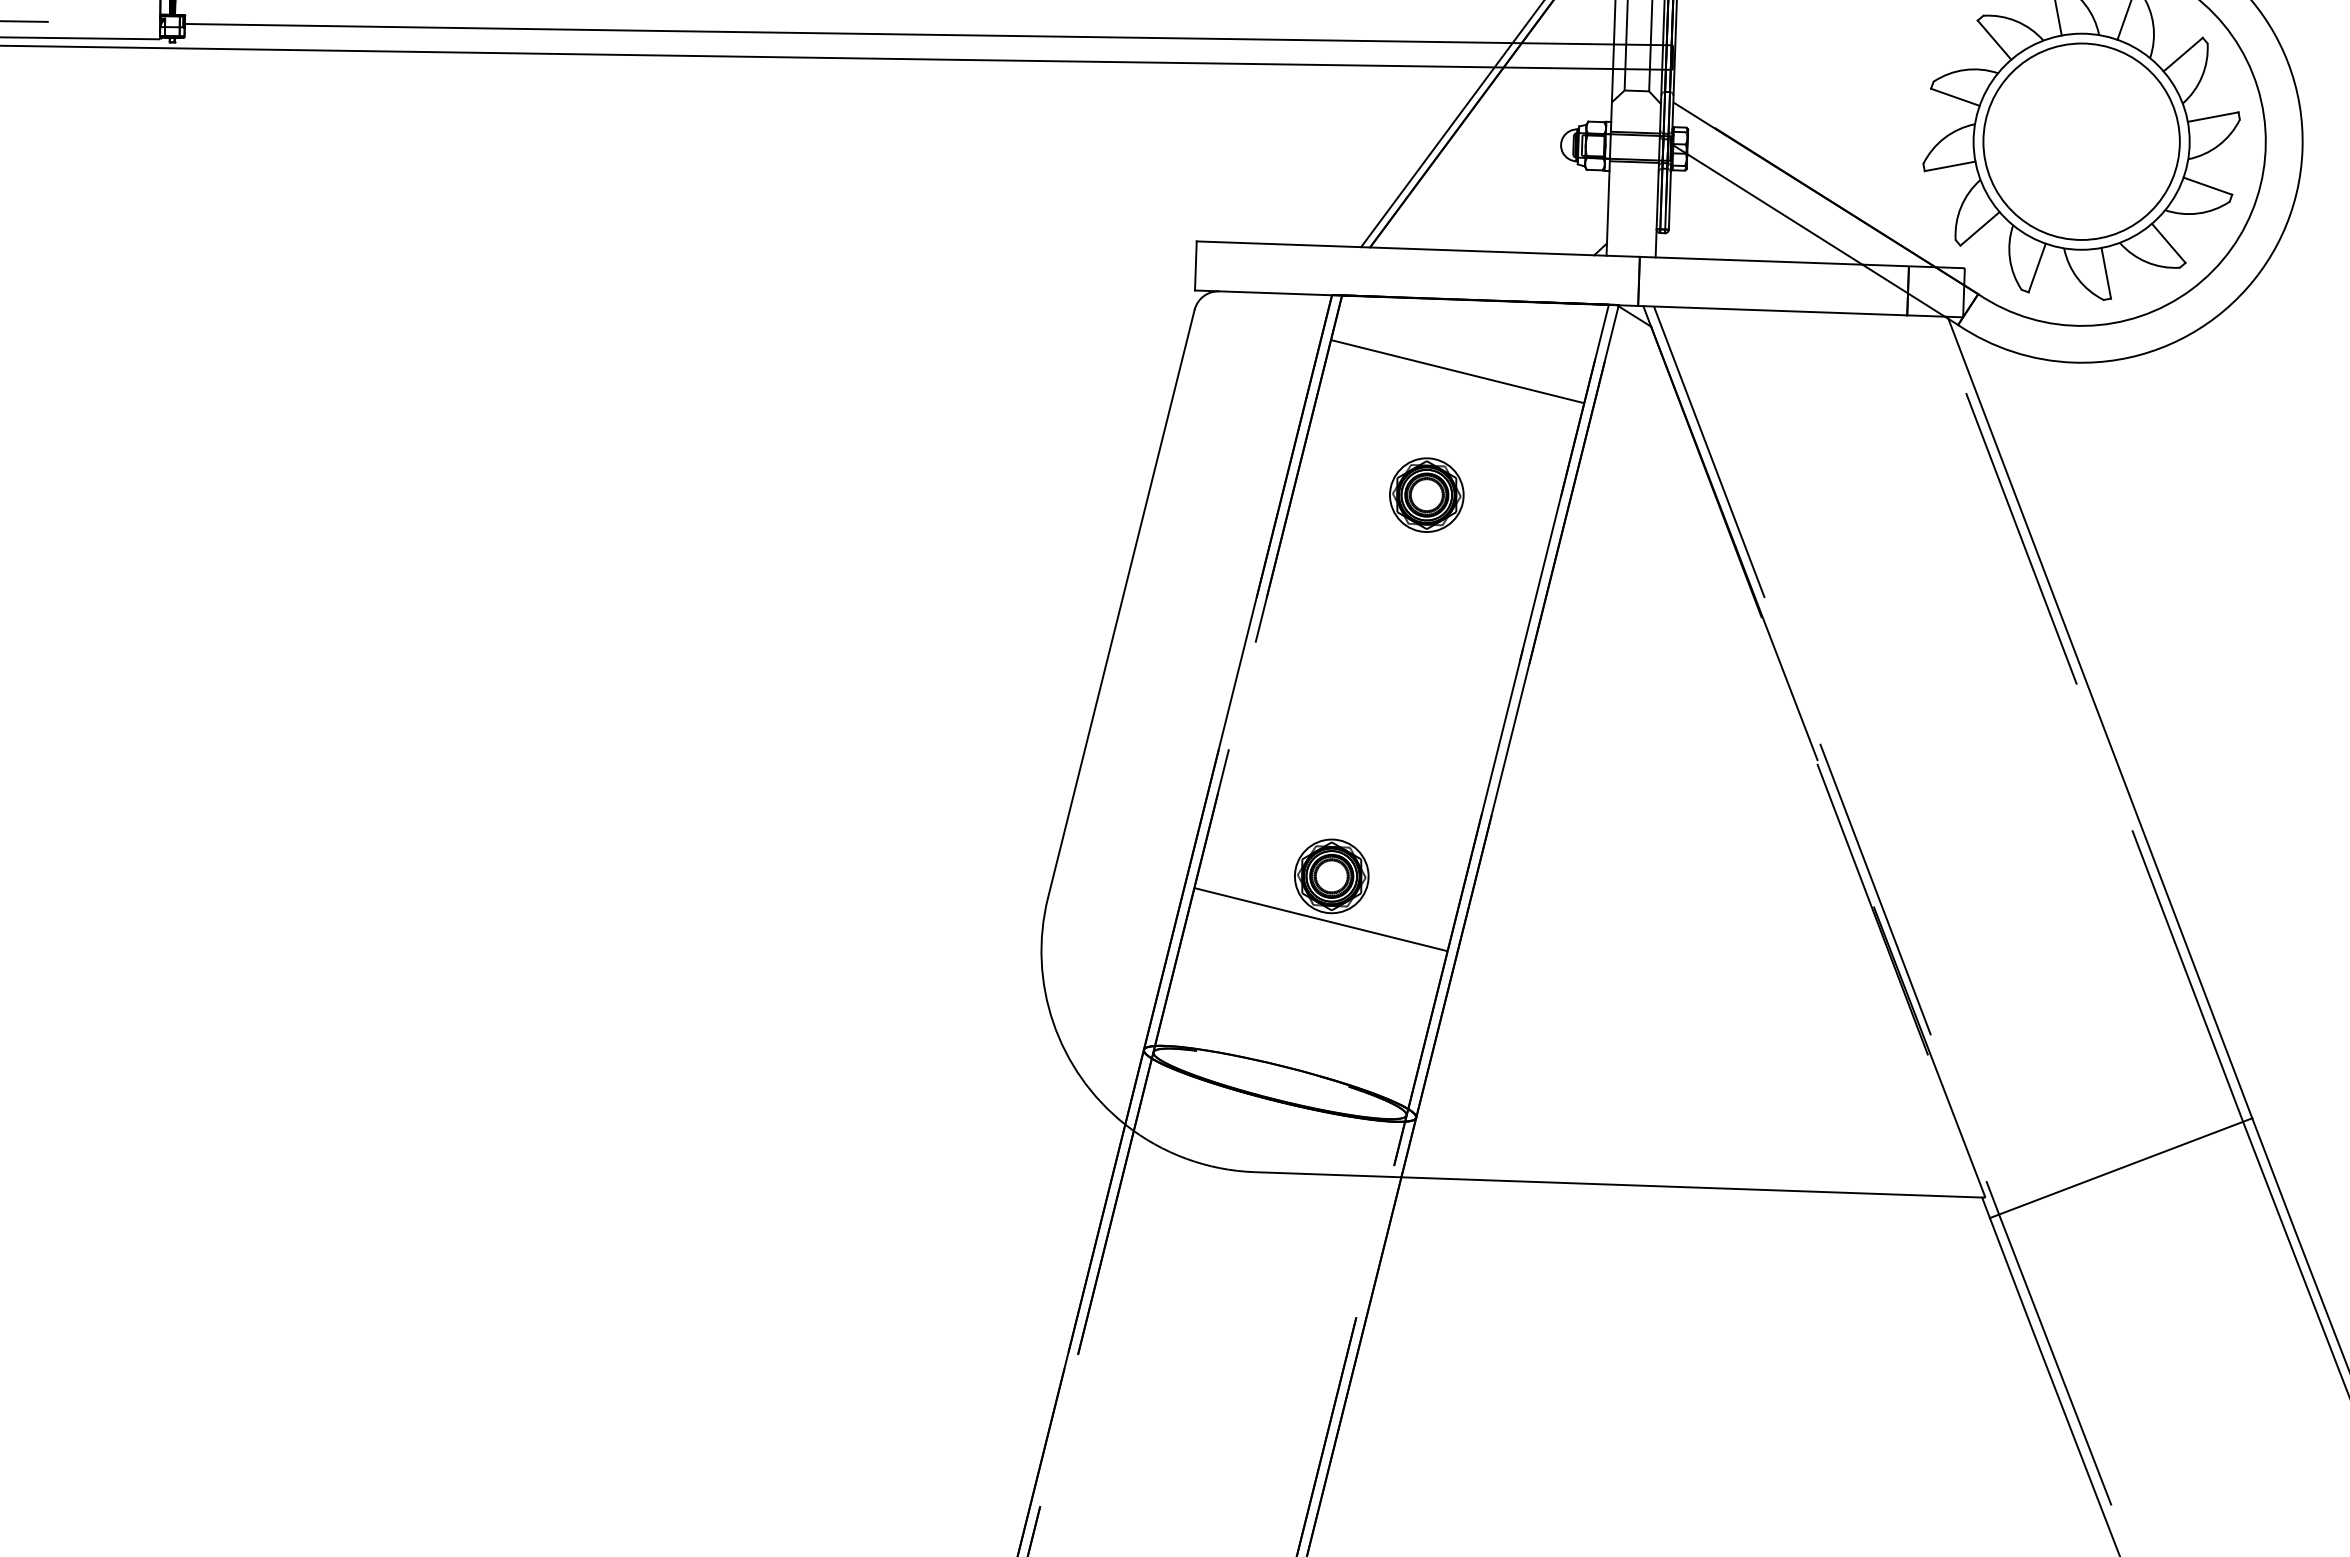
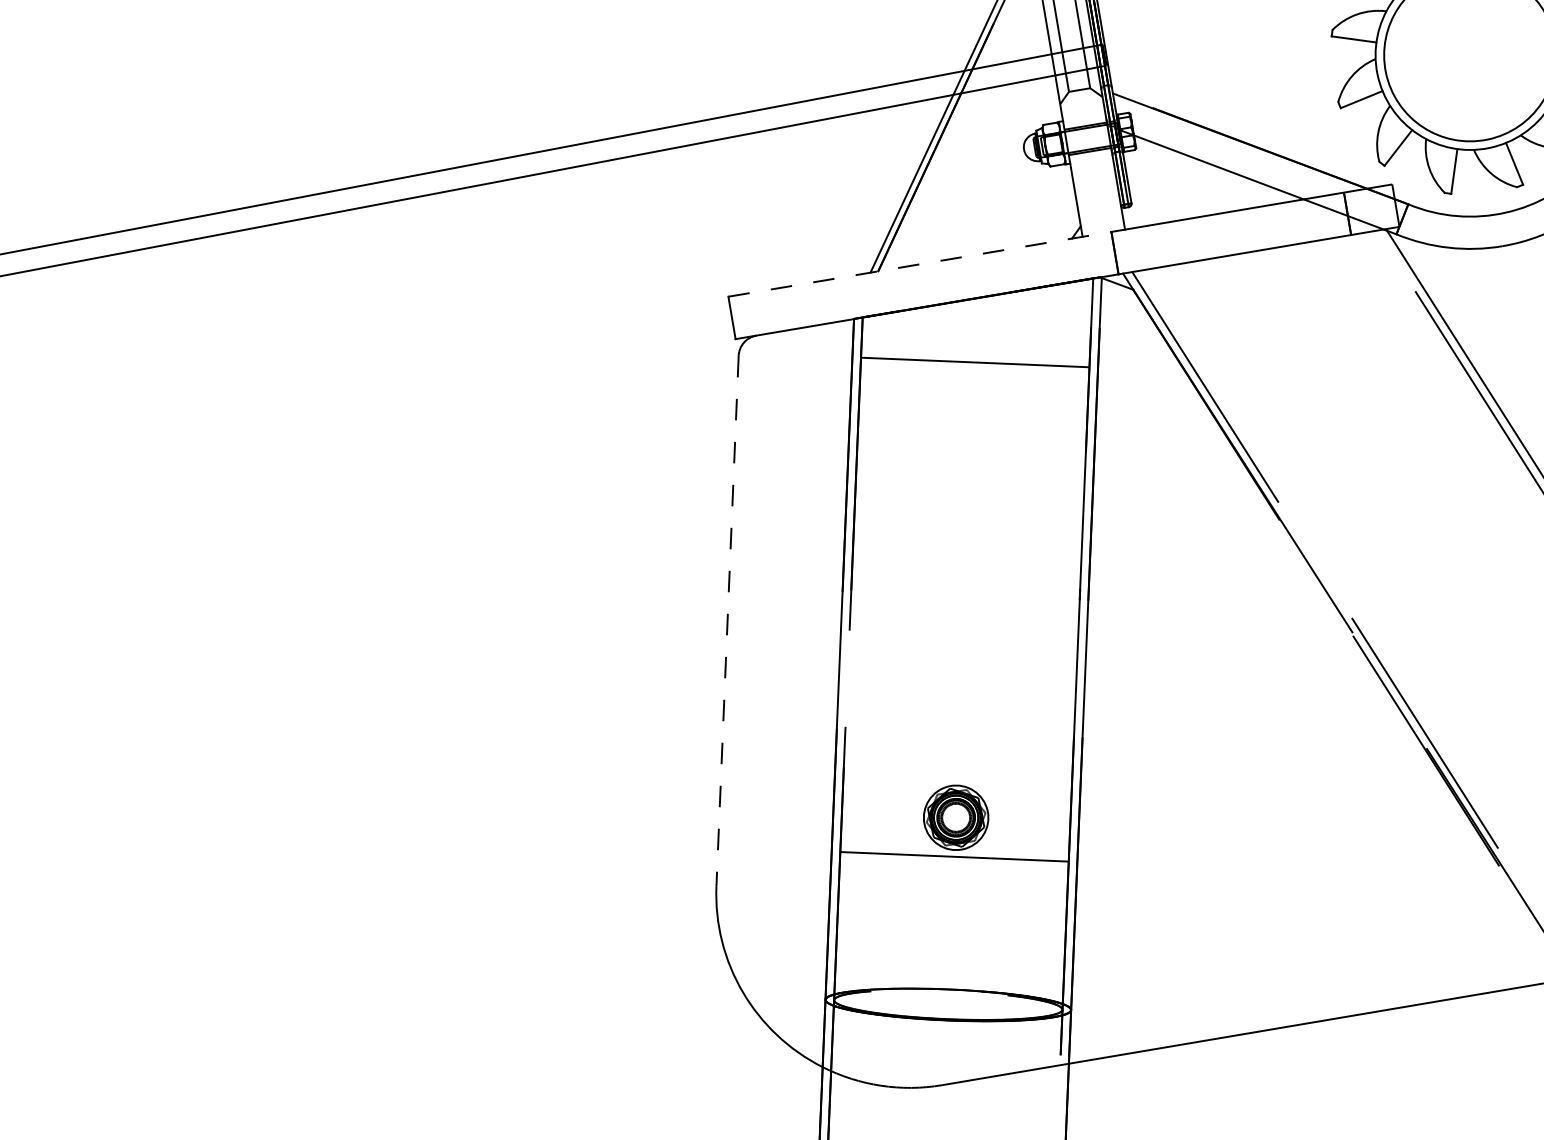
line: (1418, 249) -> (920, 264), solid -> dashed
part: (1426, 494) -> (970, 473), removed
line: (1121, 603) -> (727, 620), solid -> dashed

